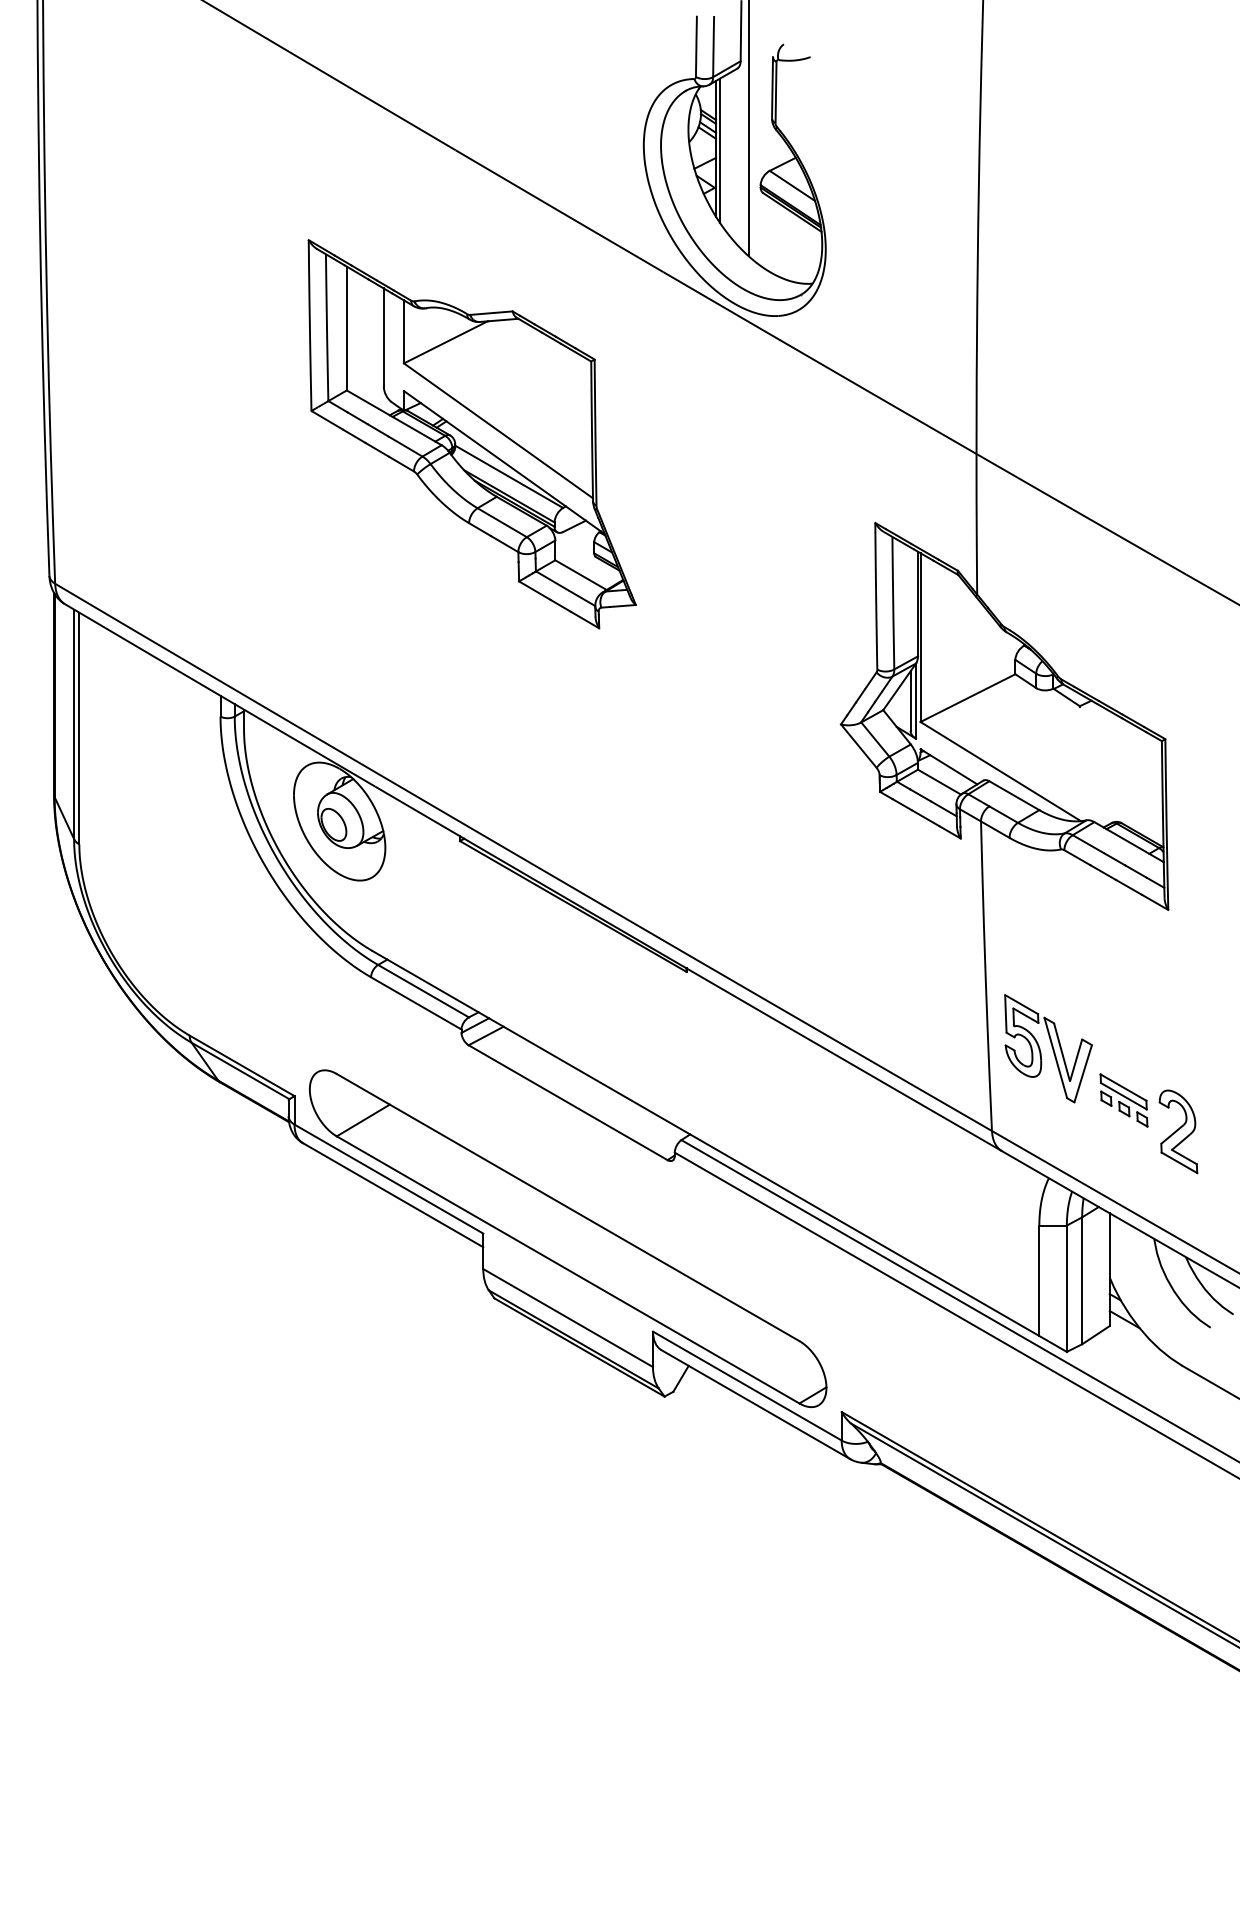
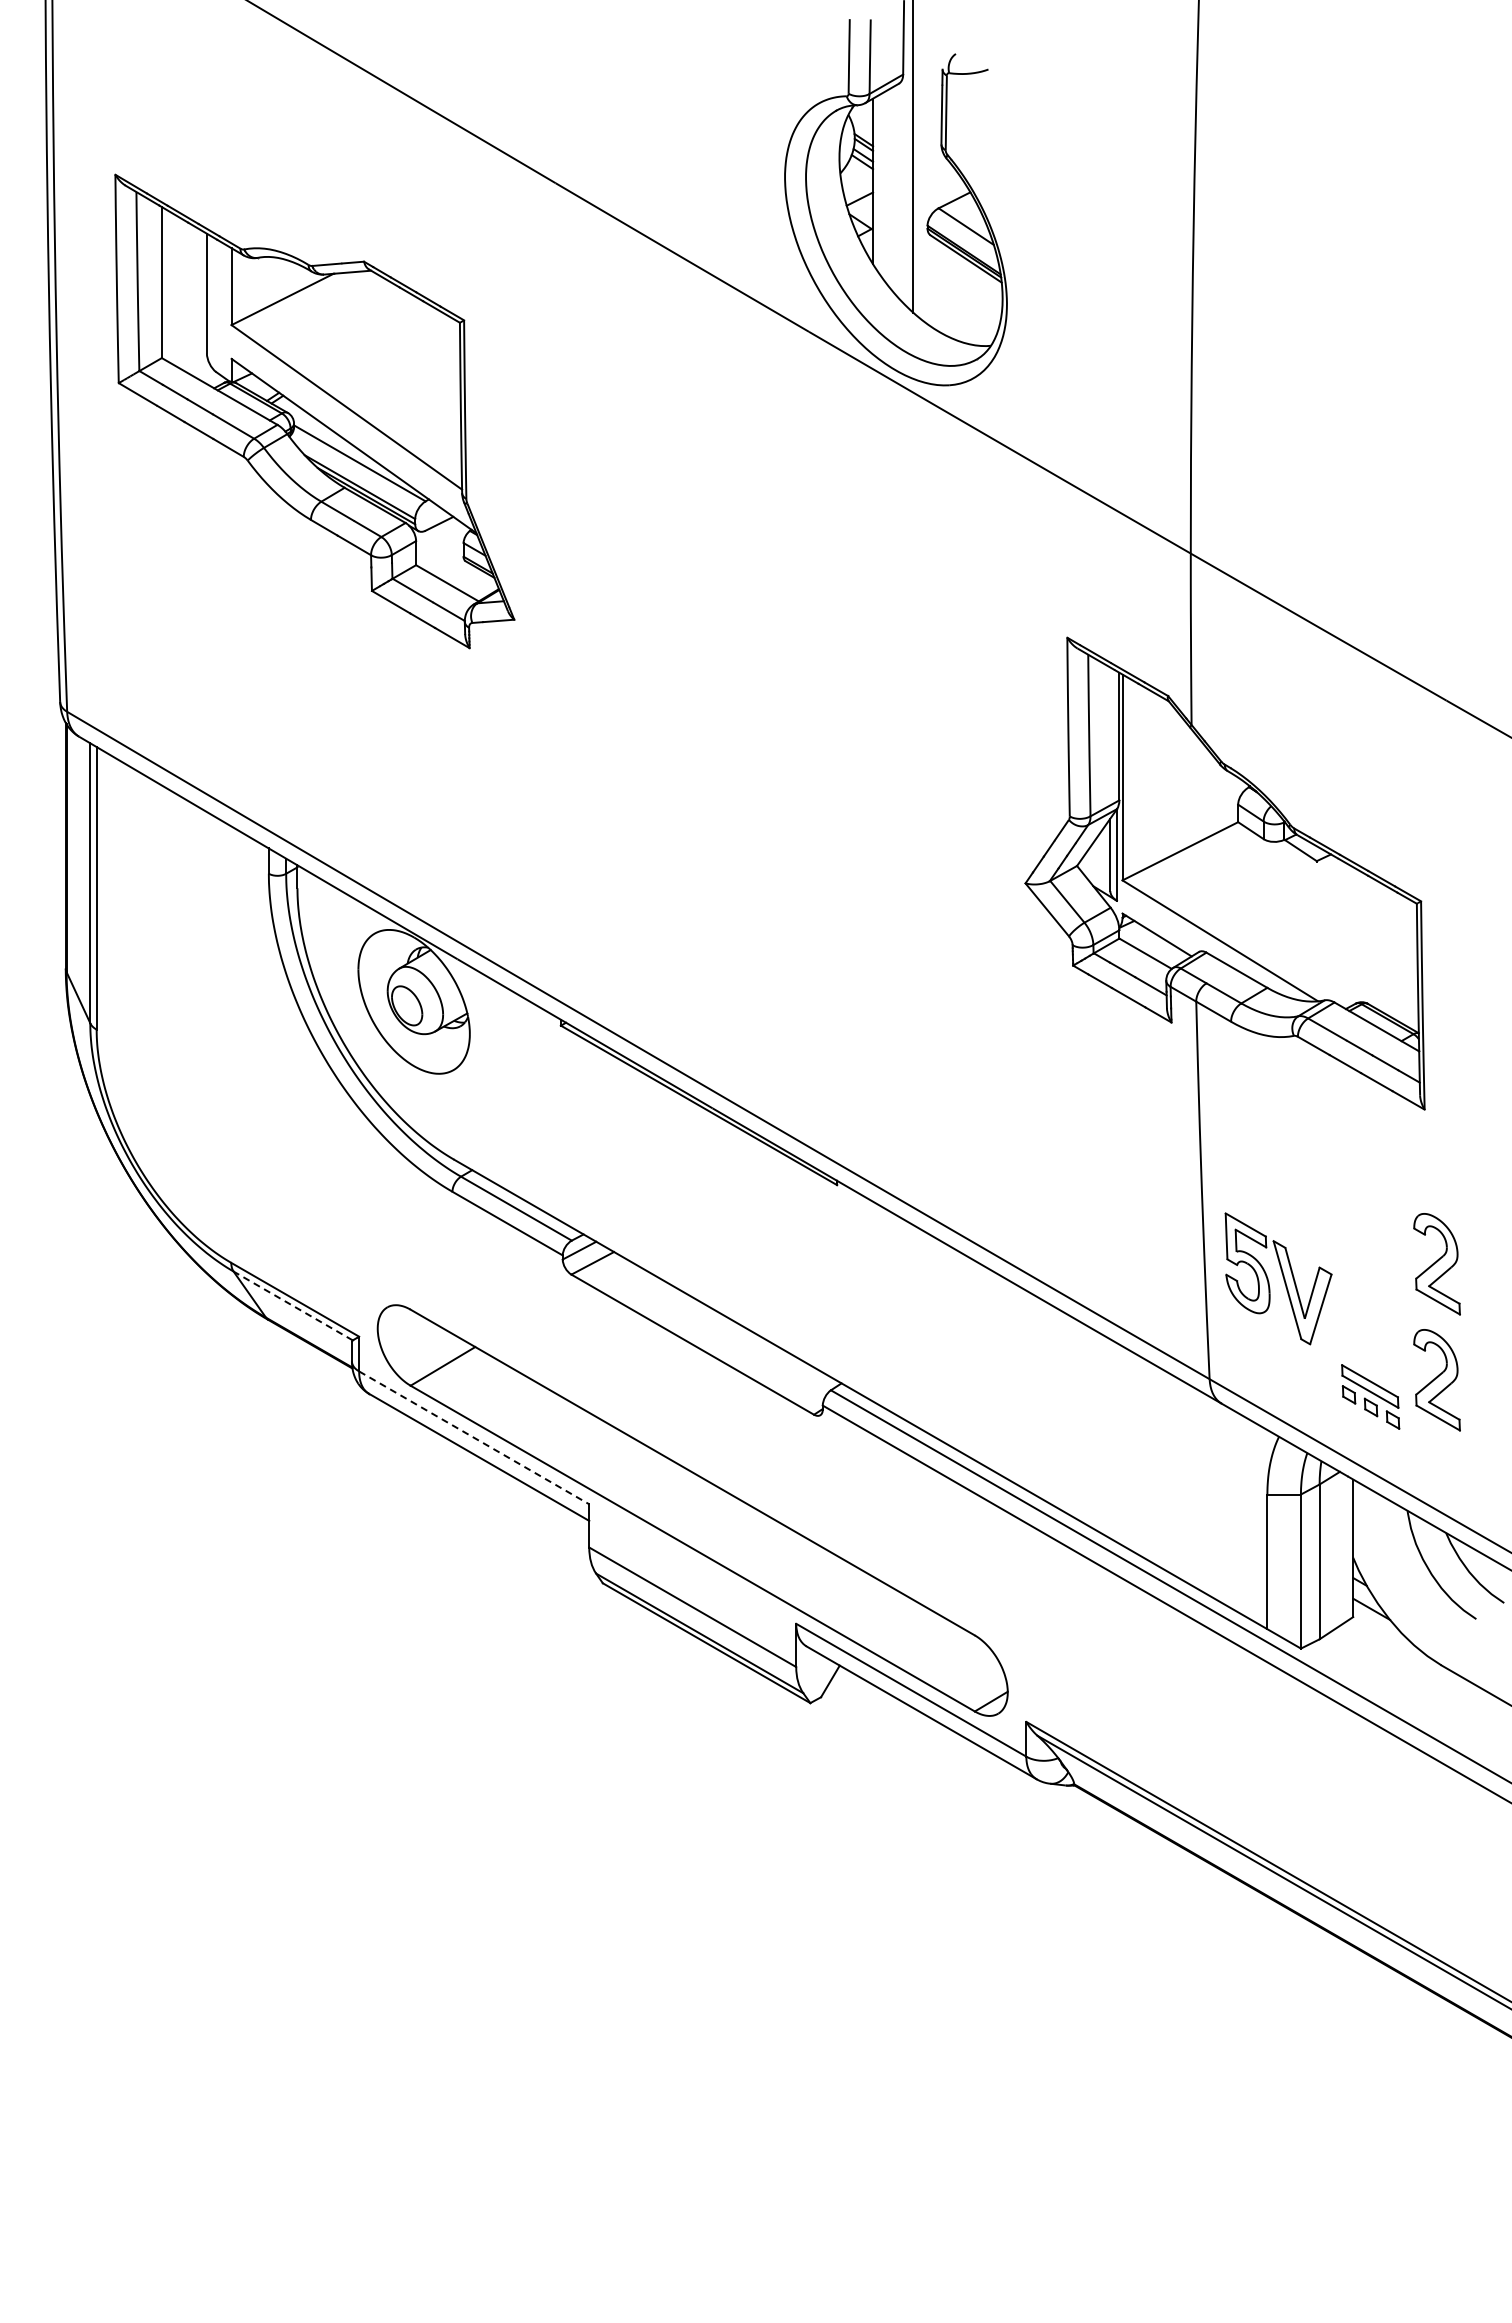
line: (720, 150) -> (878, 183), removed
part: (471, 434) -> (314, 411), moved
part: (1178, 1036) -> (1436, 1264), added
line: (240, 1070) -> (293, 1305), solid -> dashed
part: (1123, 1100) -> (1370, 1396), moved
line: (389, 1178) -> (474, 1437), solid -> dashed

